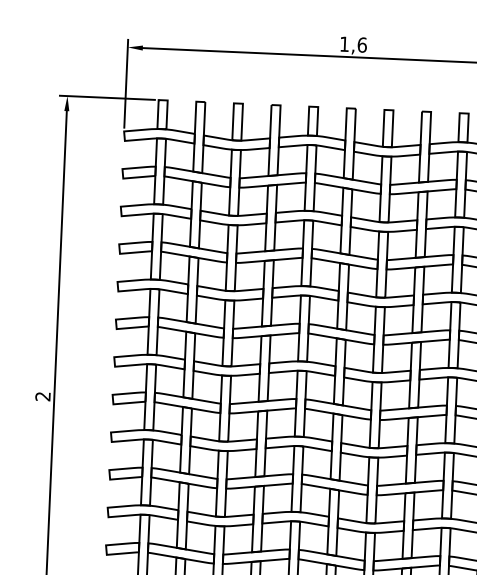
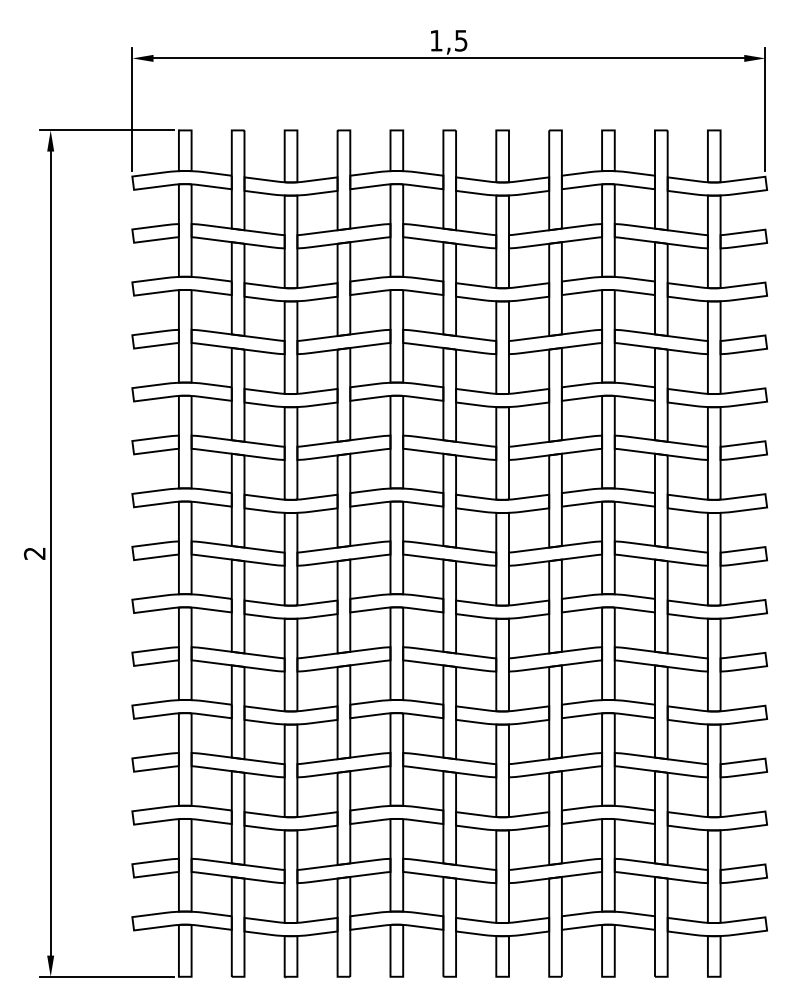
text: (361, 44) -> (460, 40), 1,6 -> 1,5

